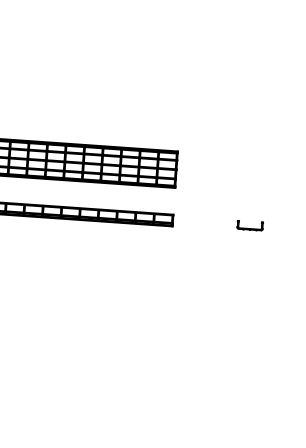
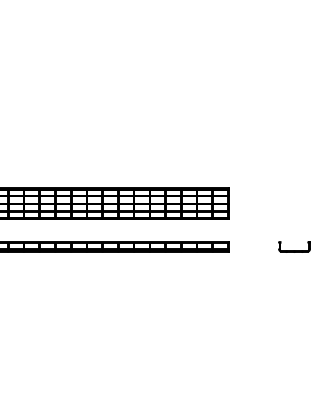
part: (250, 225) -> (294, 246), size x1.43

